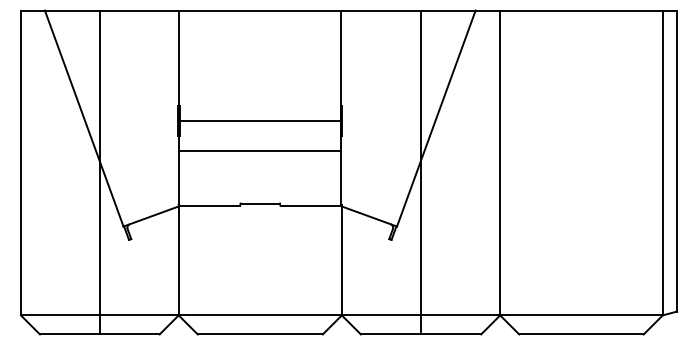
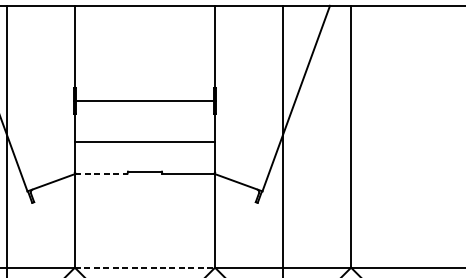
line: (260, 151) -> (145, 142), moved
line: (210, 205) -> (102, 173), solid -> dashed
line: (260, 315) -> (145, 267), solid -> dashed

